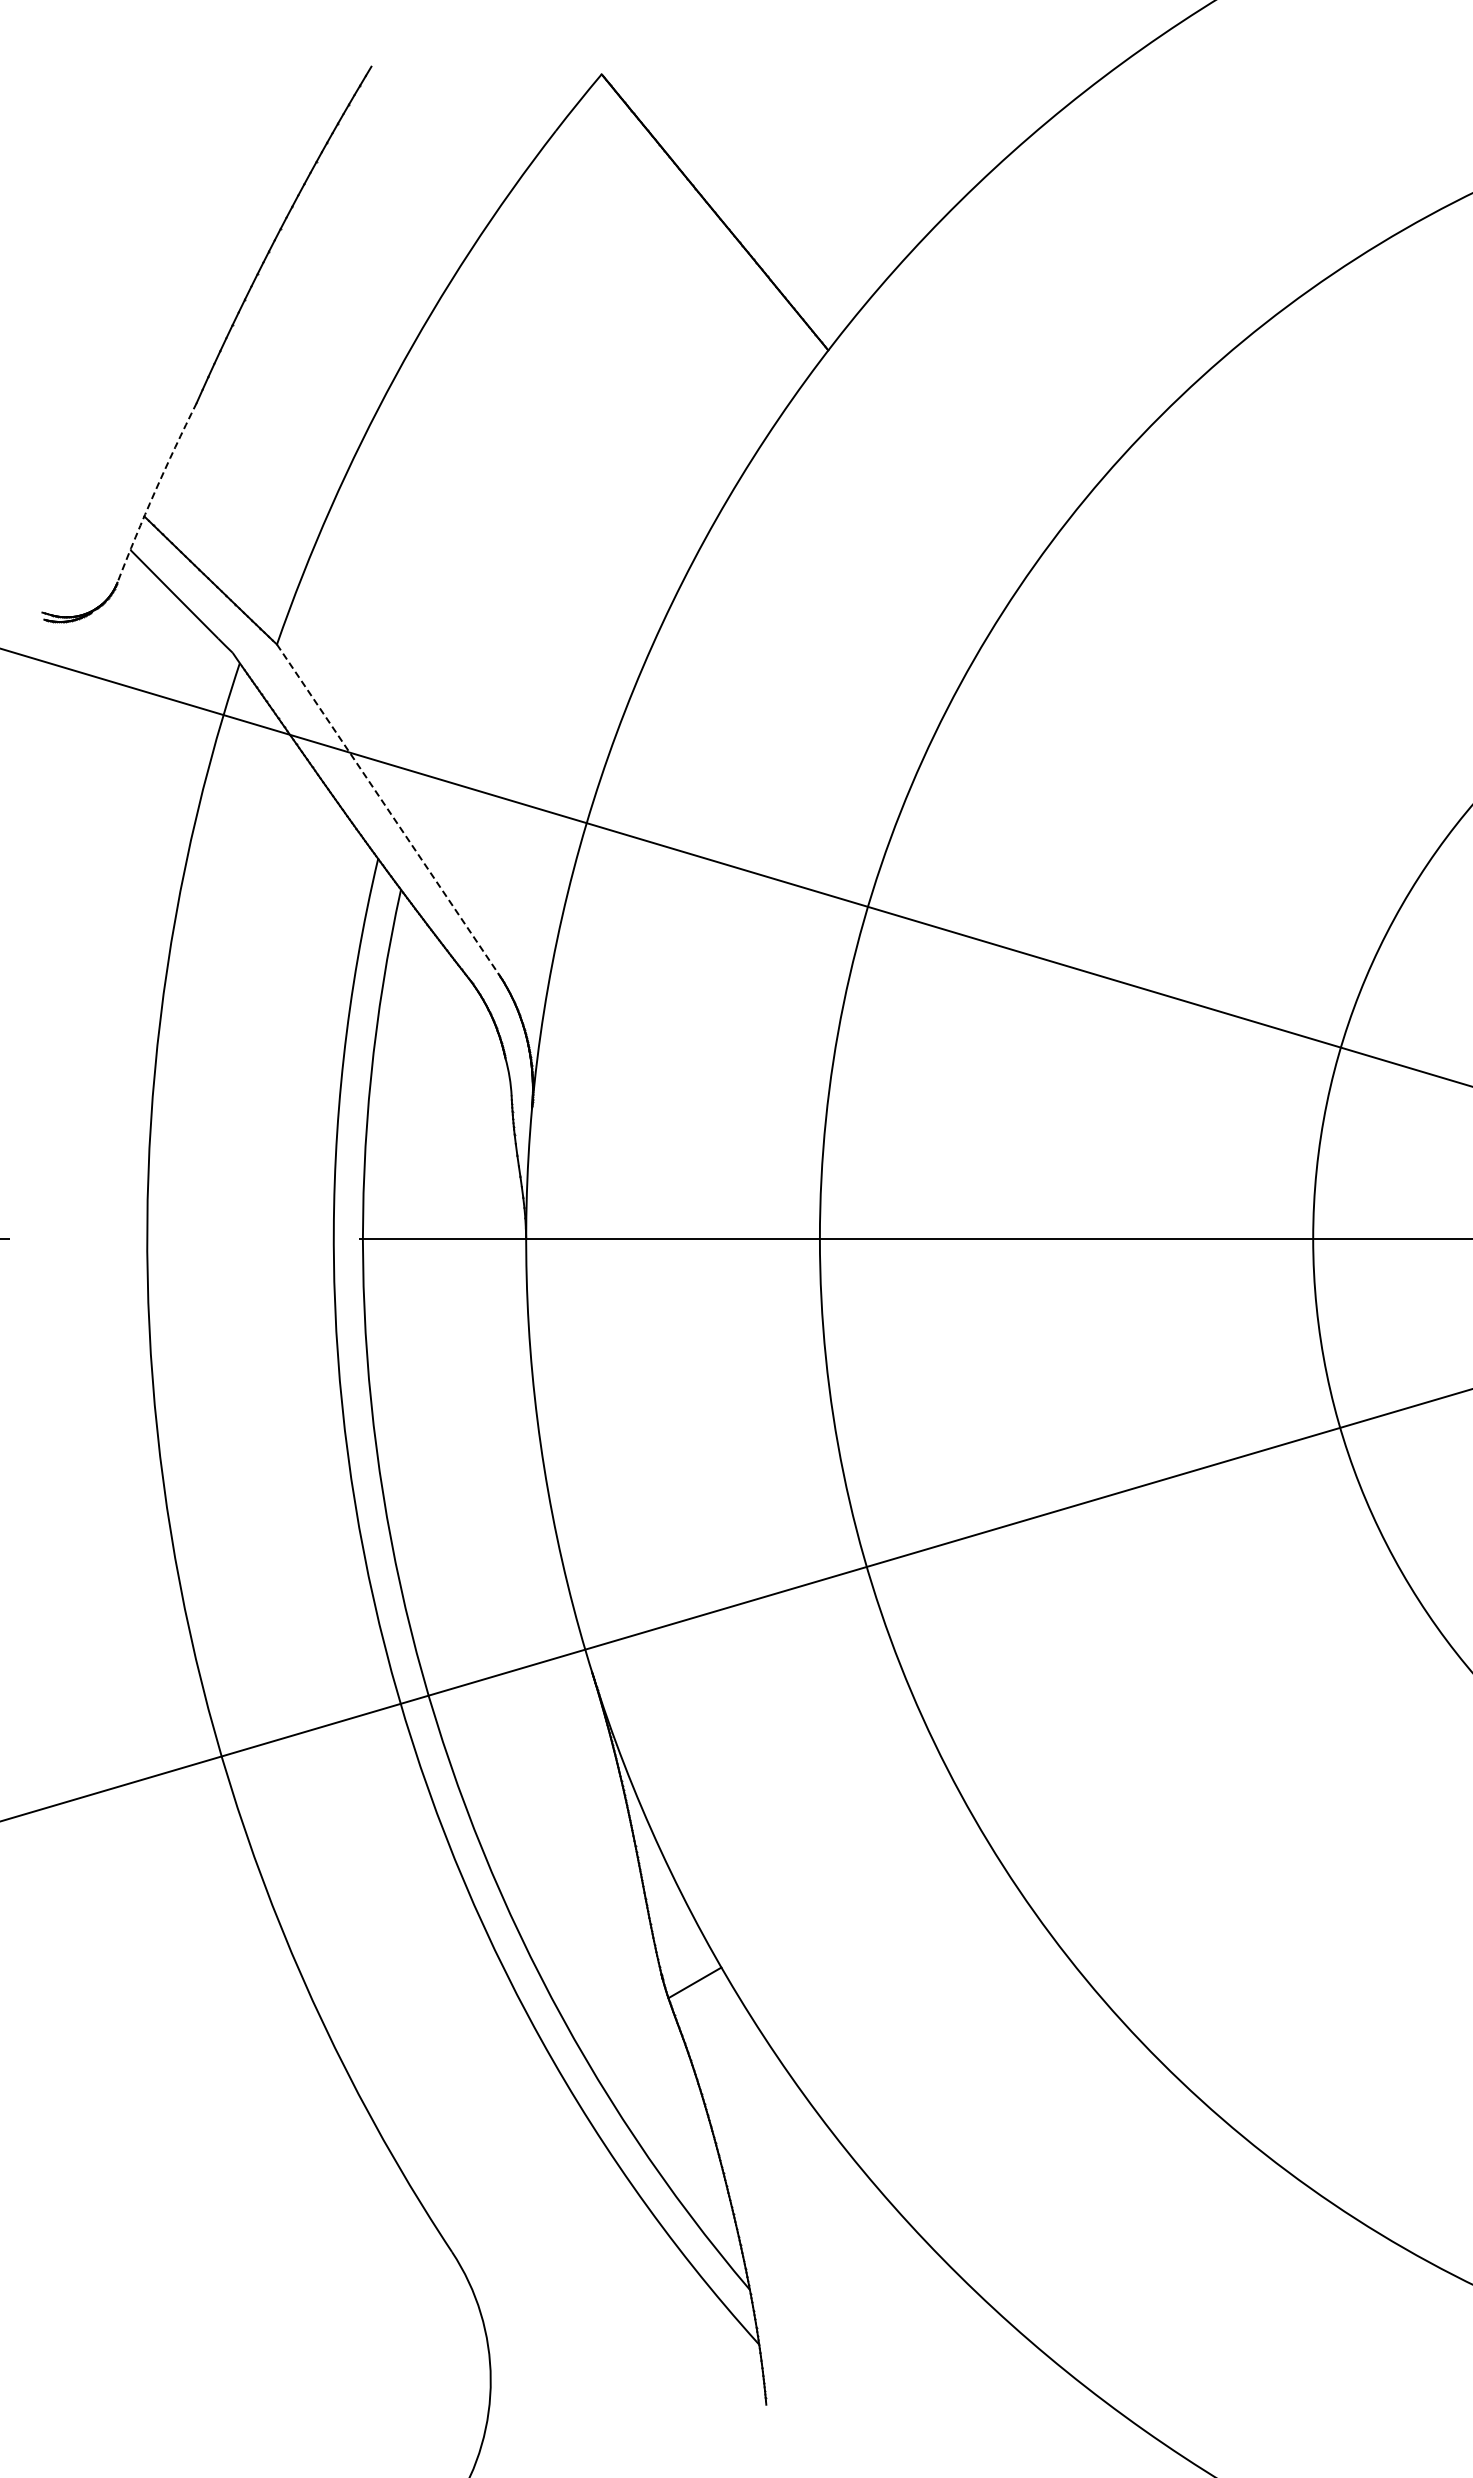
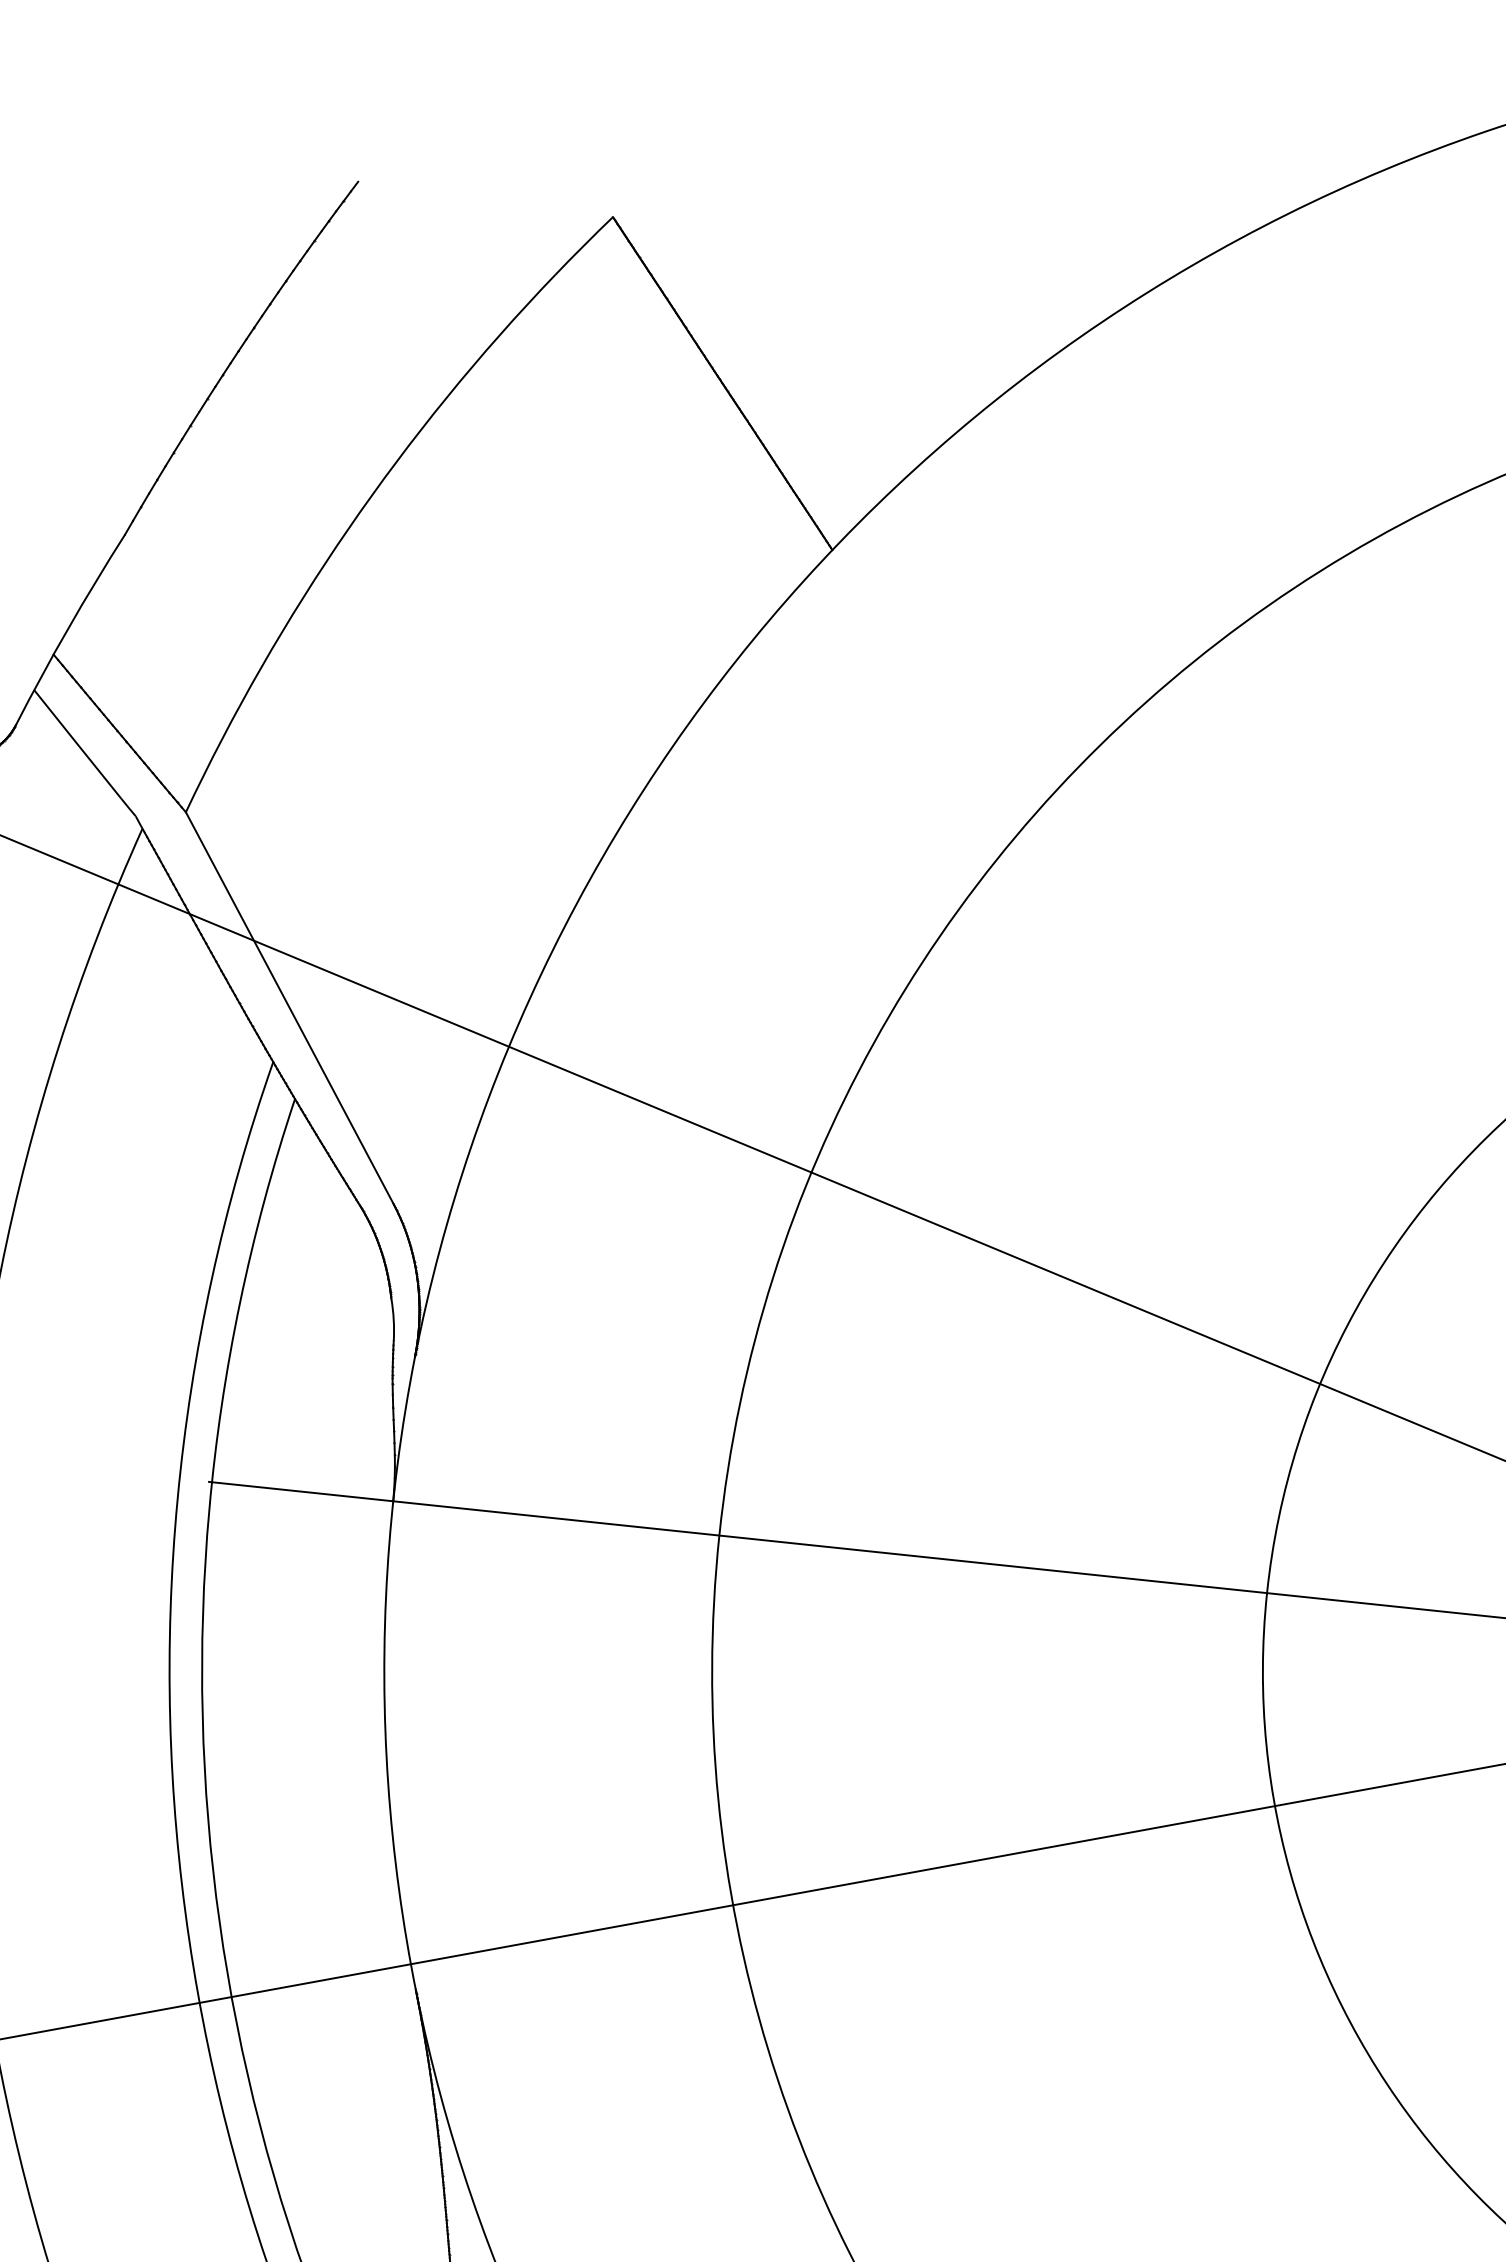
arc: (155, 491) -> (68, 628), dashed -> solid
line: (387, 809) -> (289, 1008), dashed -> solid

